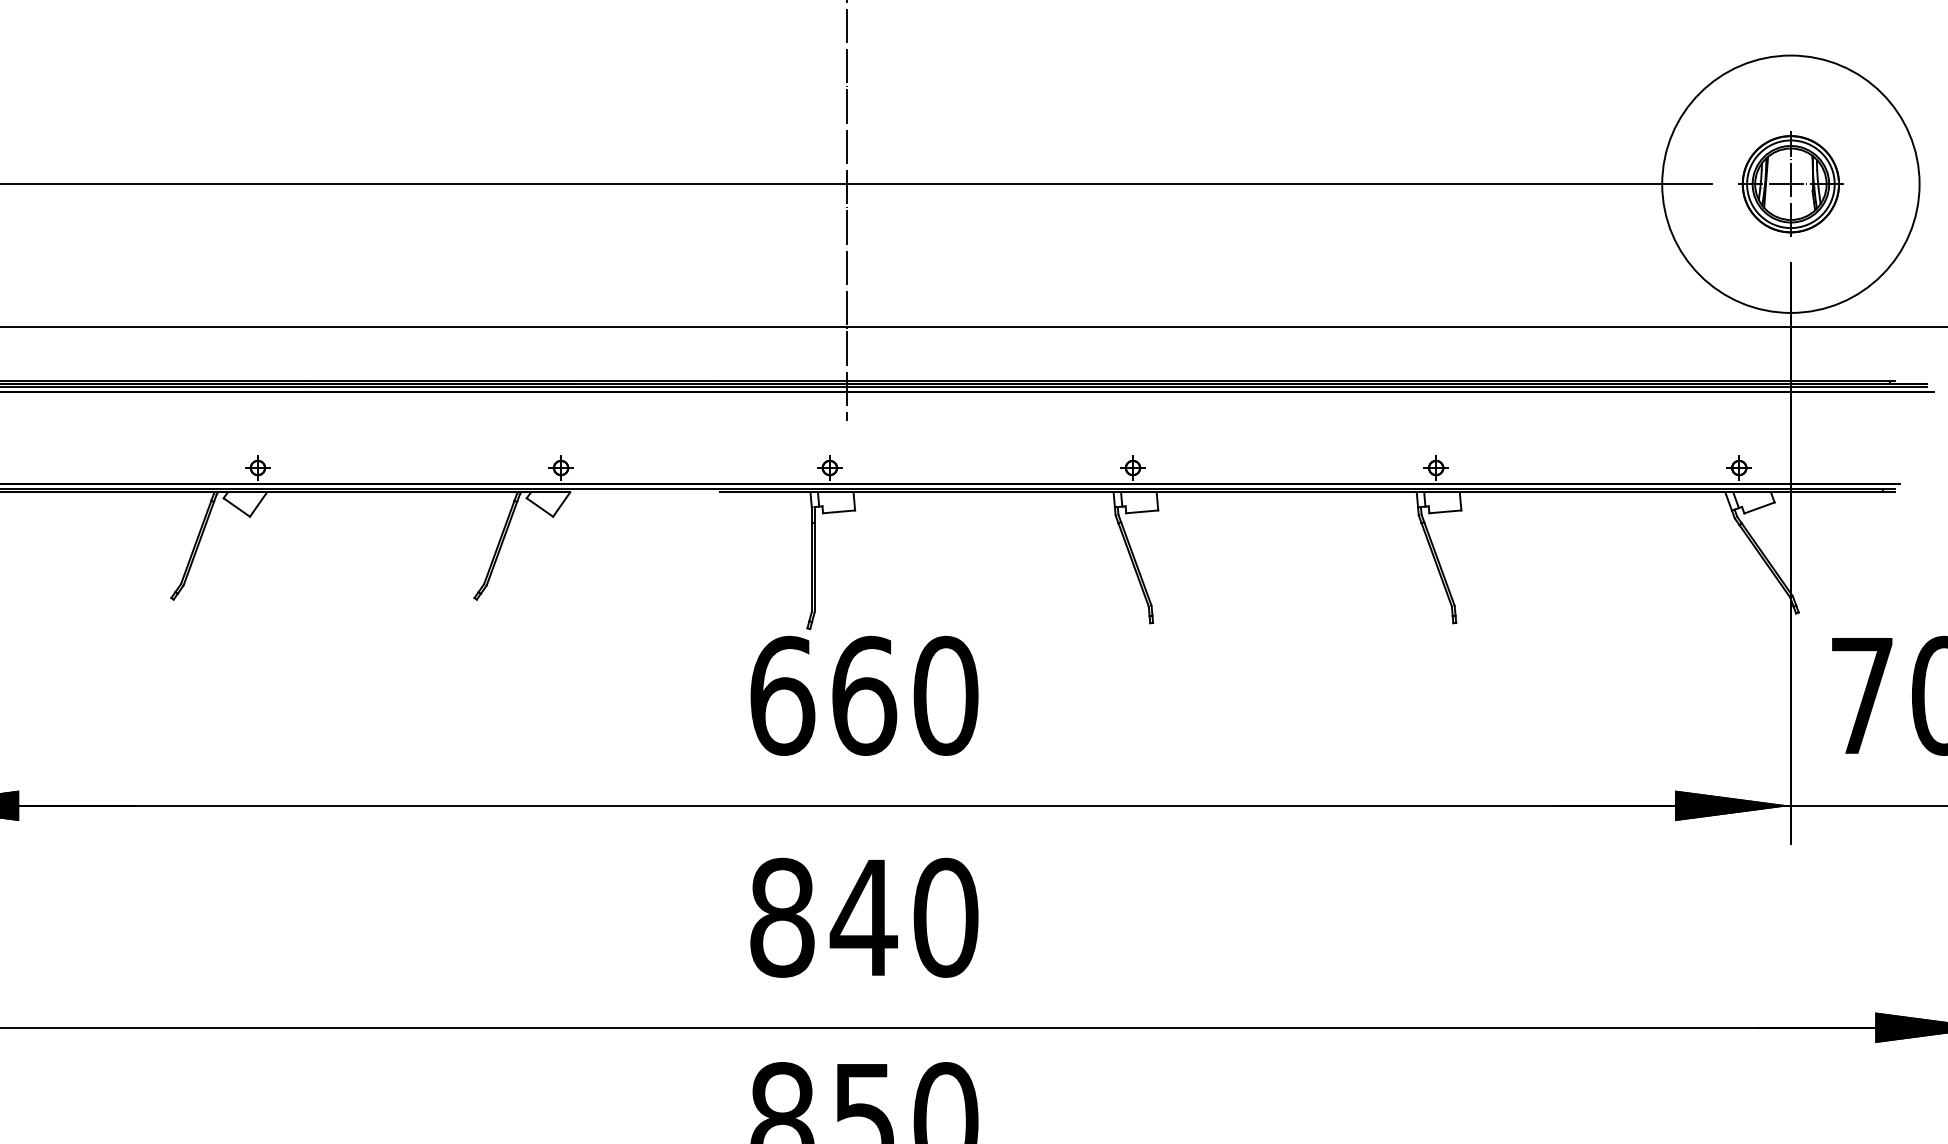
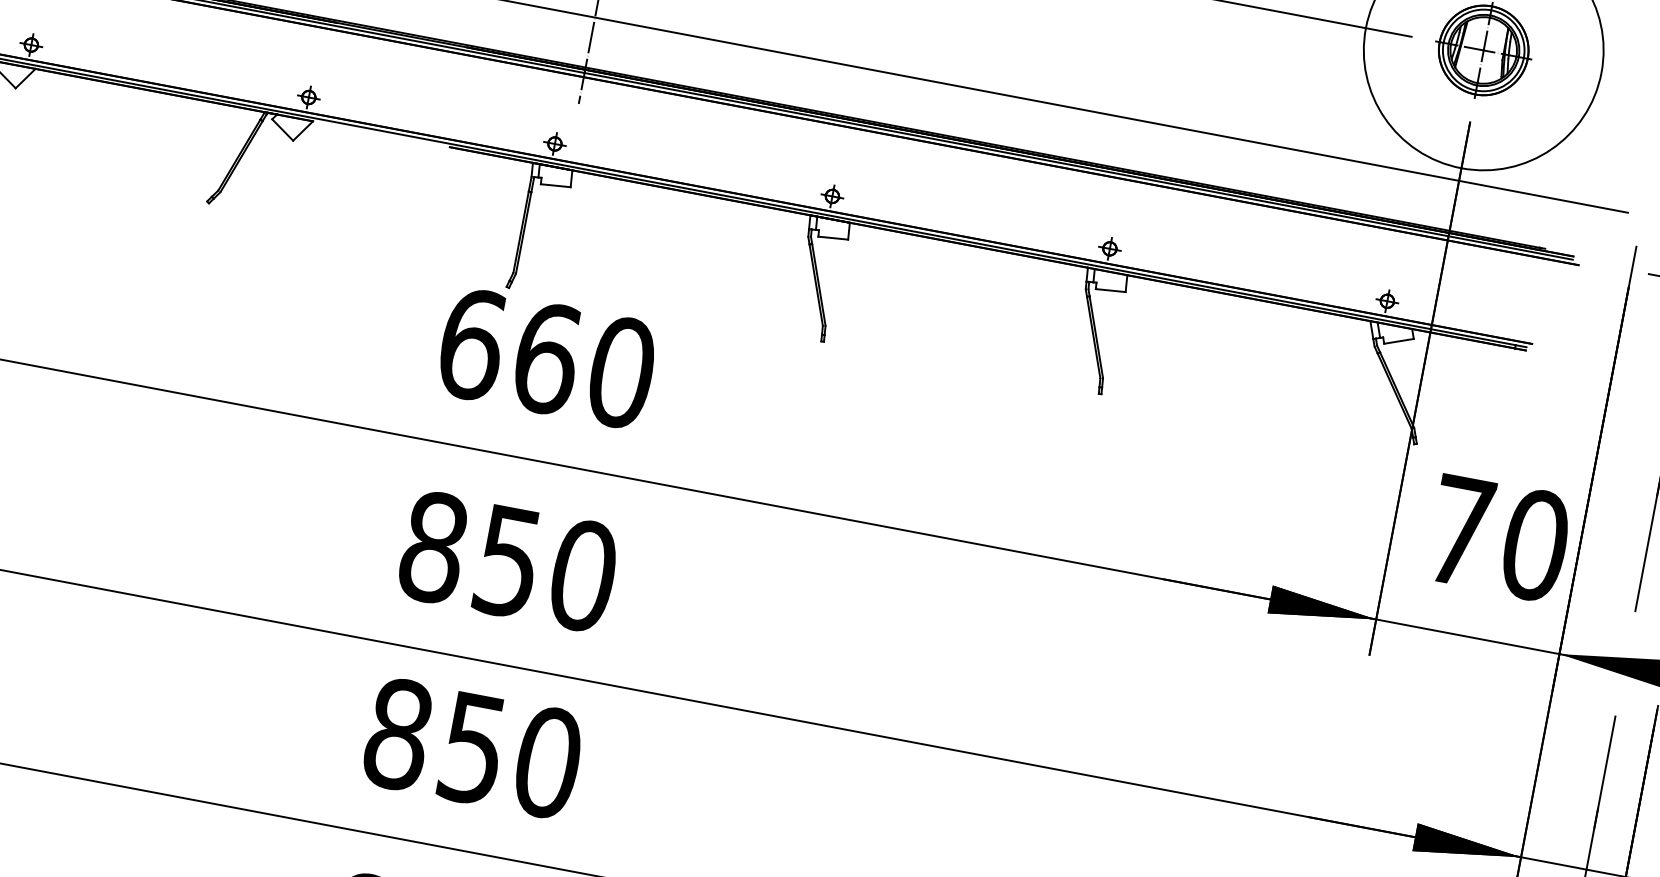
text: (863, 918) -> (507, 562), 840 -> 850

